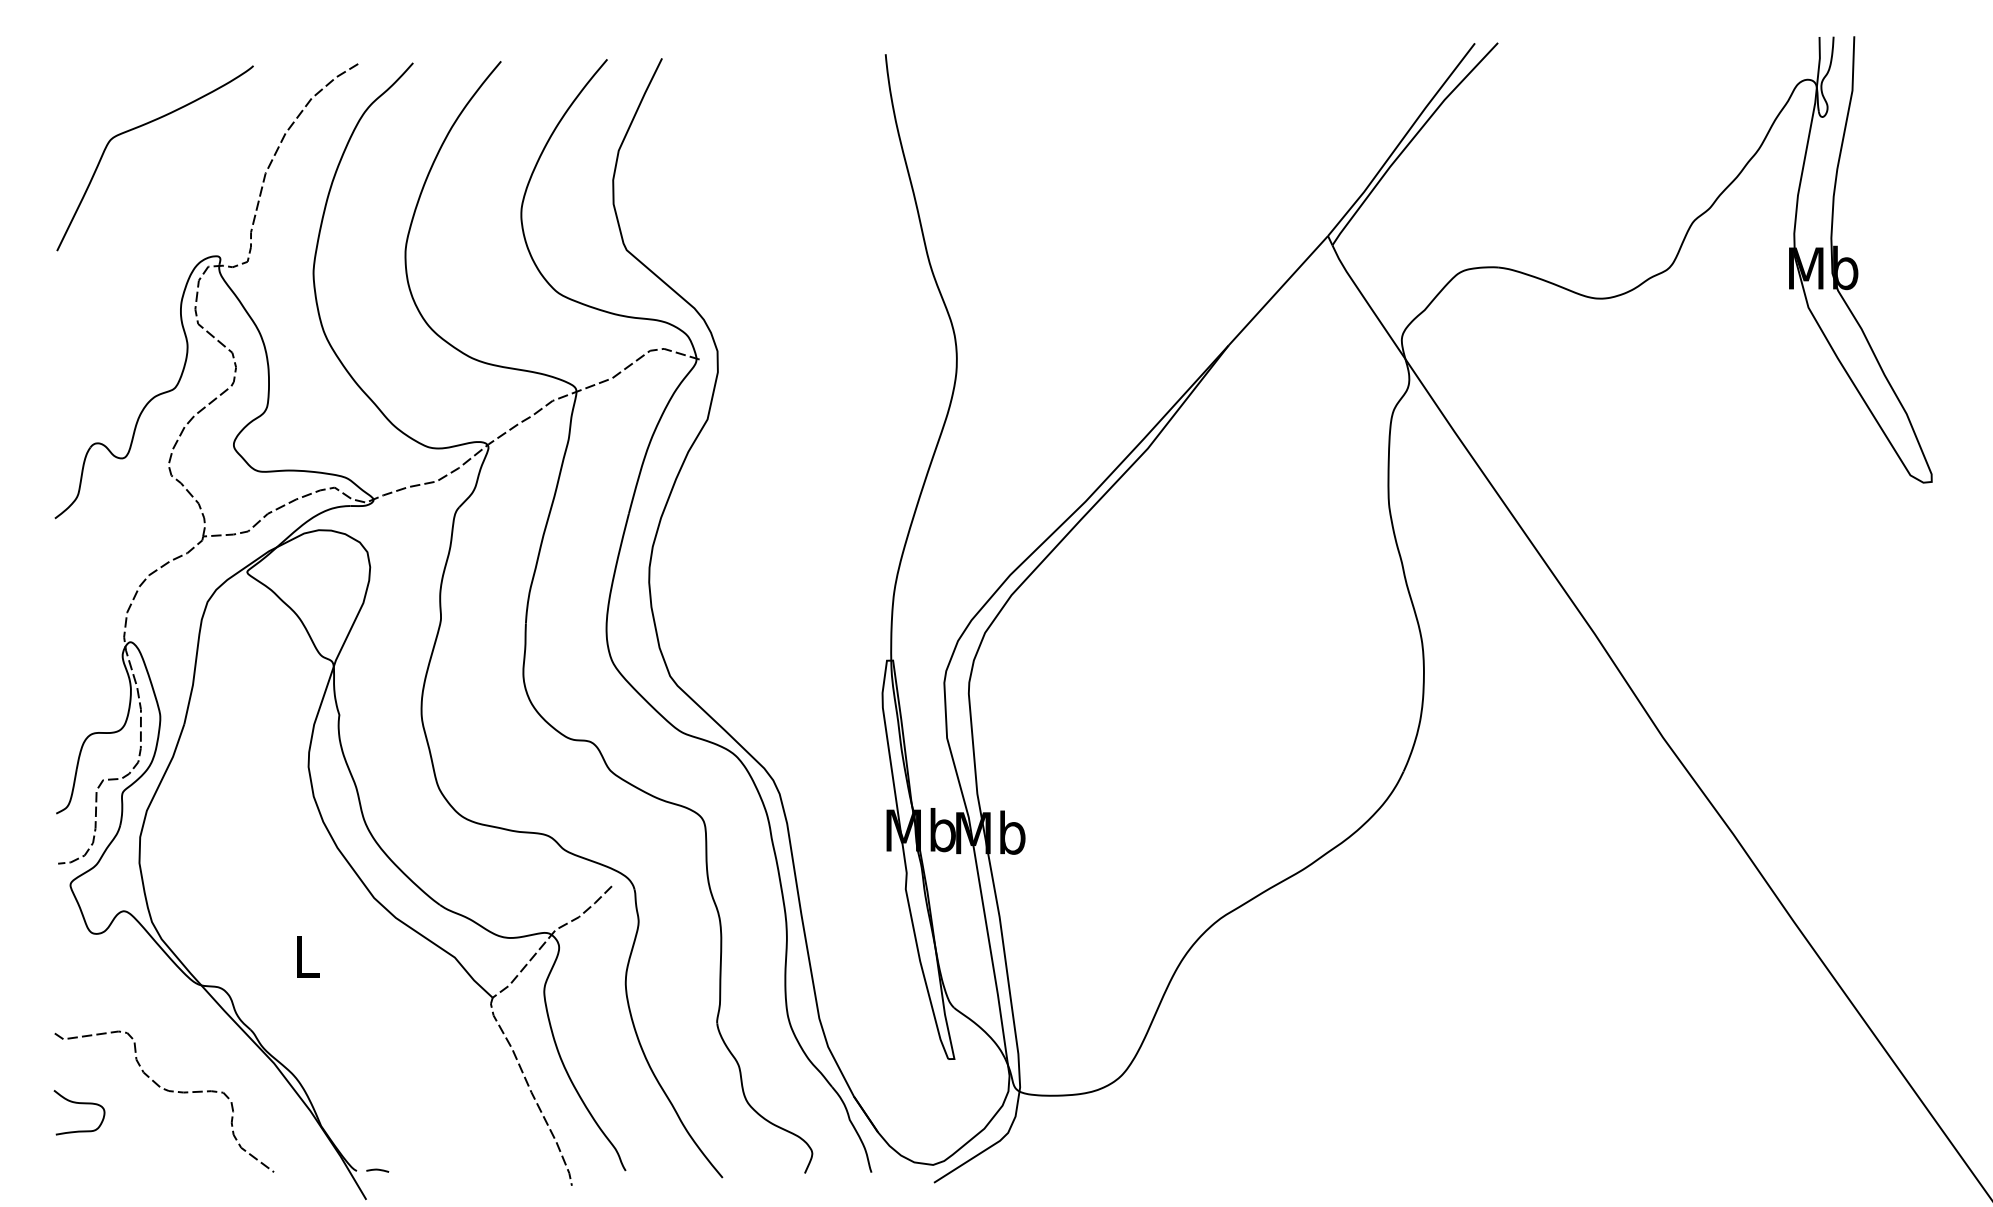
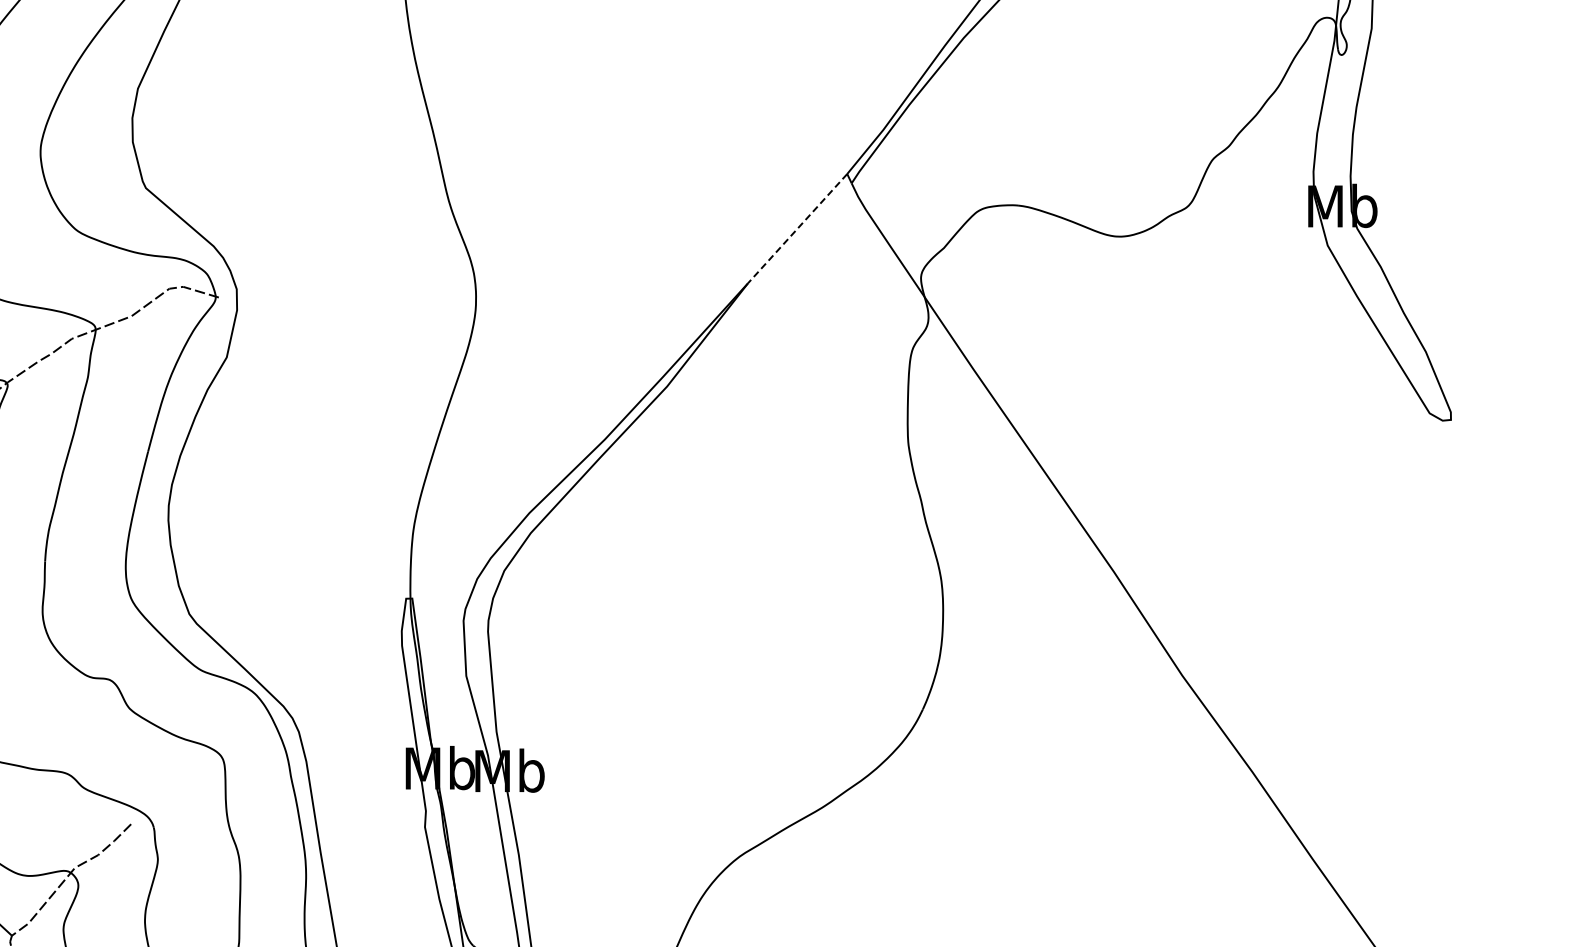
line: (1278, 290) -> (797, 228), solid -> dashed

